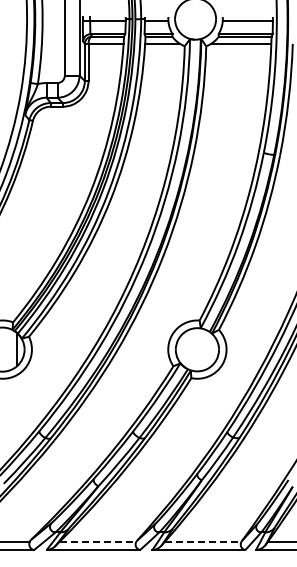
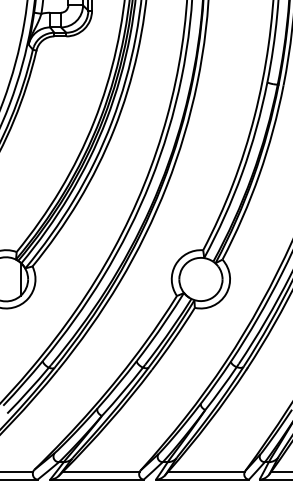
line: (98, 541) -> (102, 471), dashed -> solid
line: (203, 541) -> (207, 471), dashed -> solid

